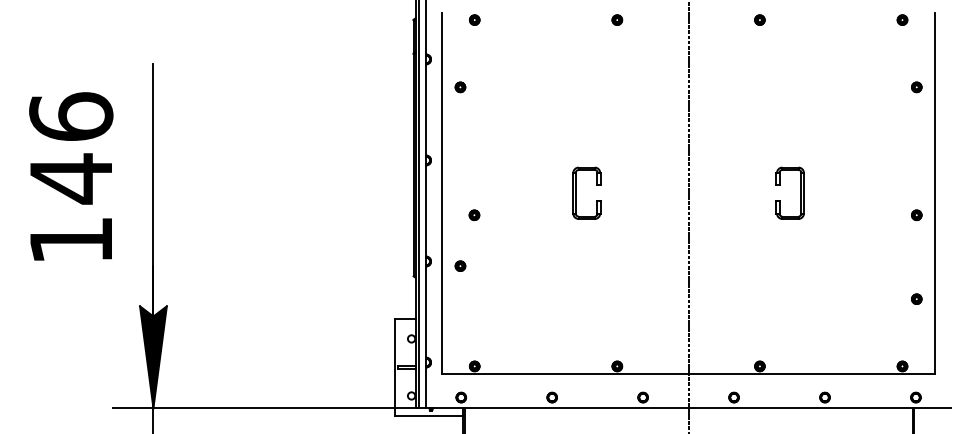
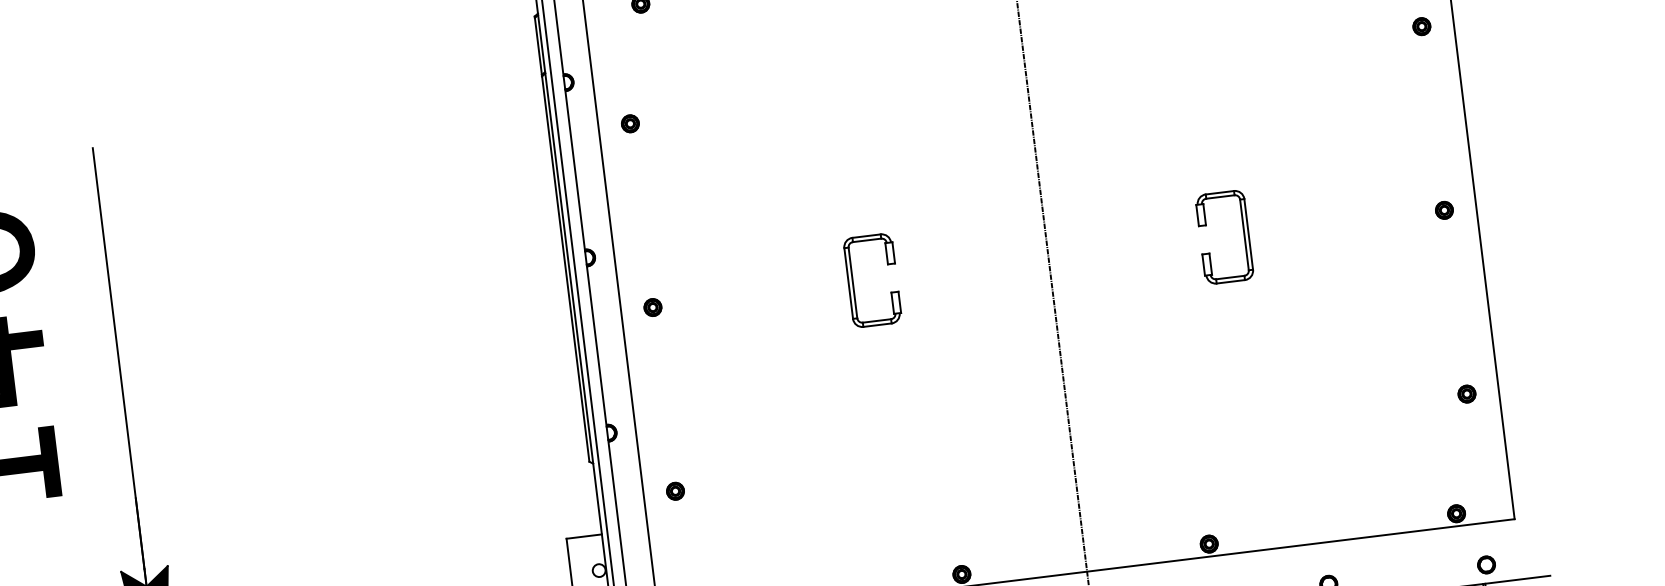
part: (474, 215) -> (653, 307), moved
part: (916, 215) -> (1444, 210), moved
part: (460, 265) -> (675, 490), moved

